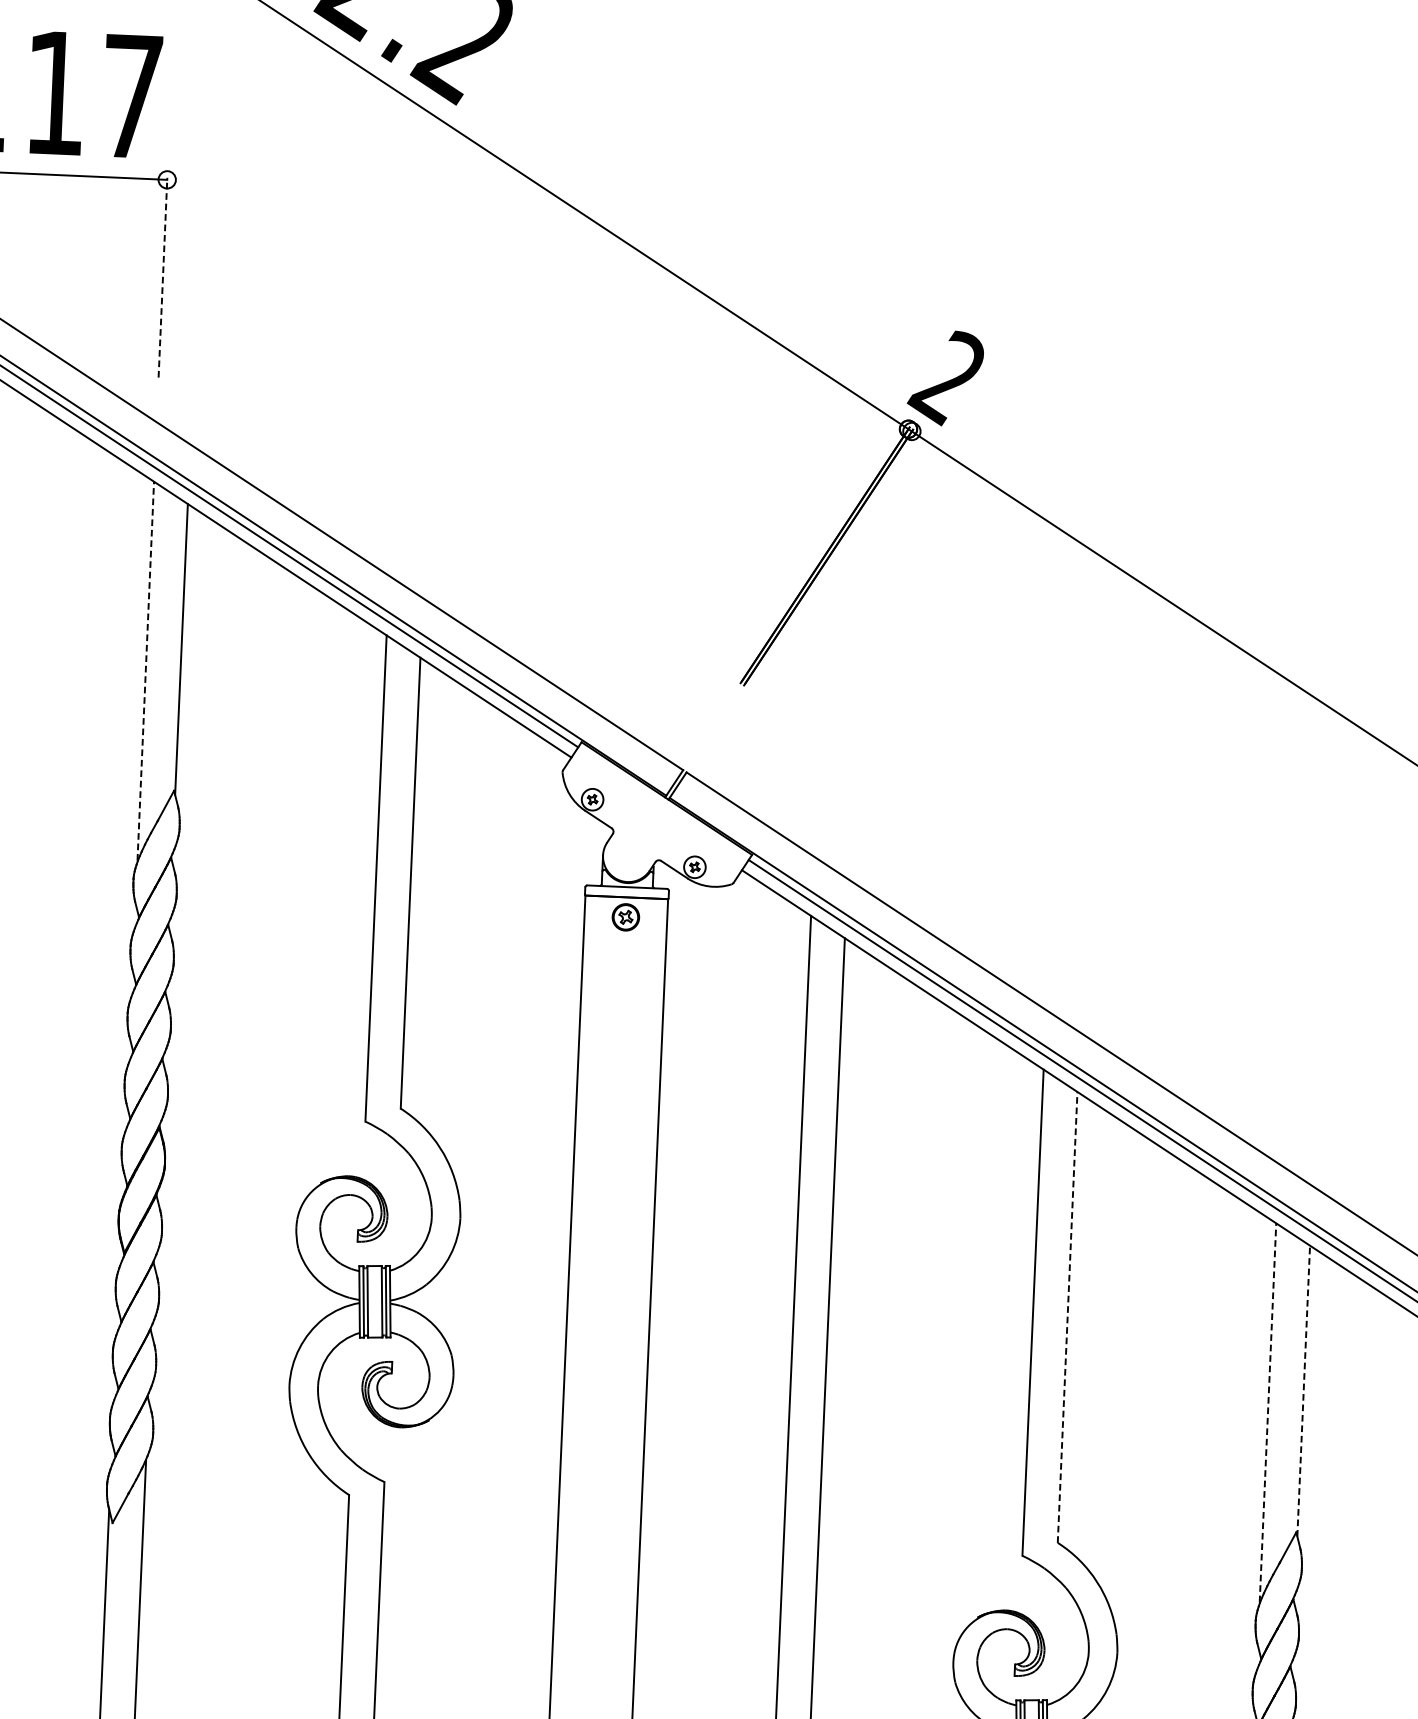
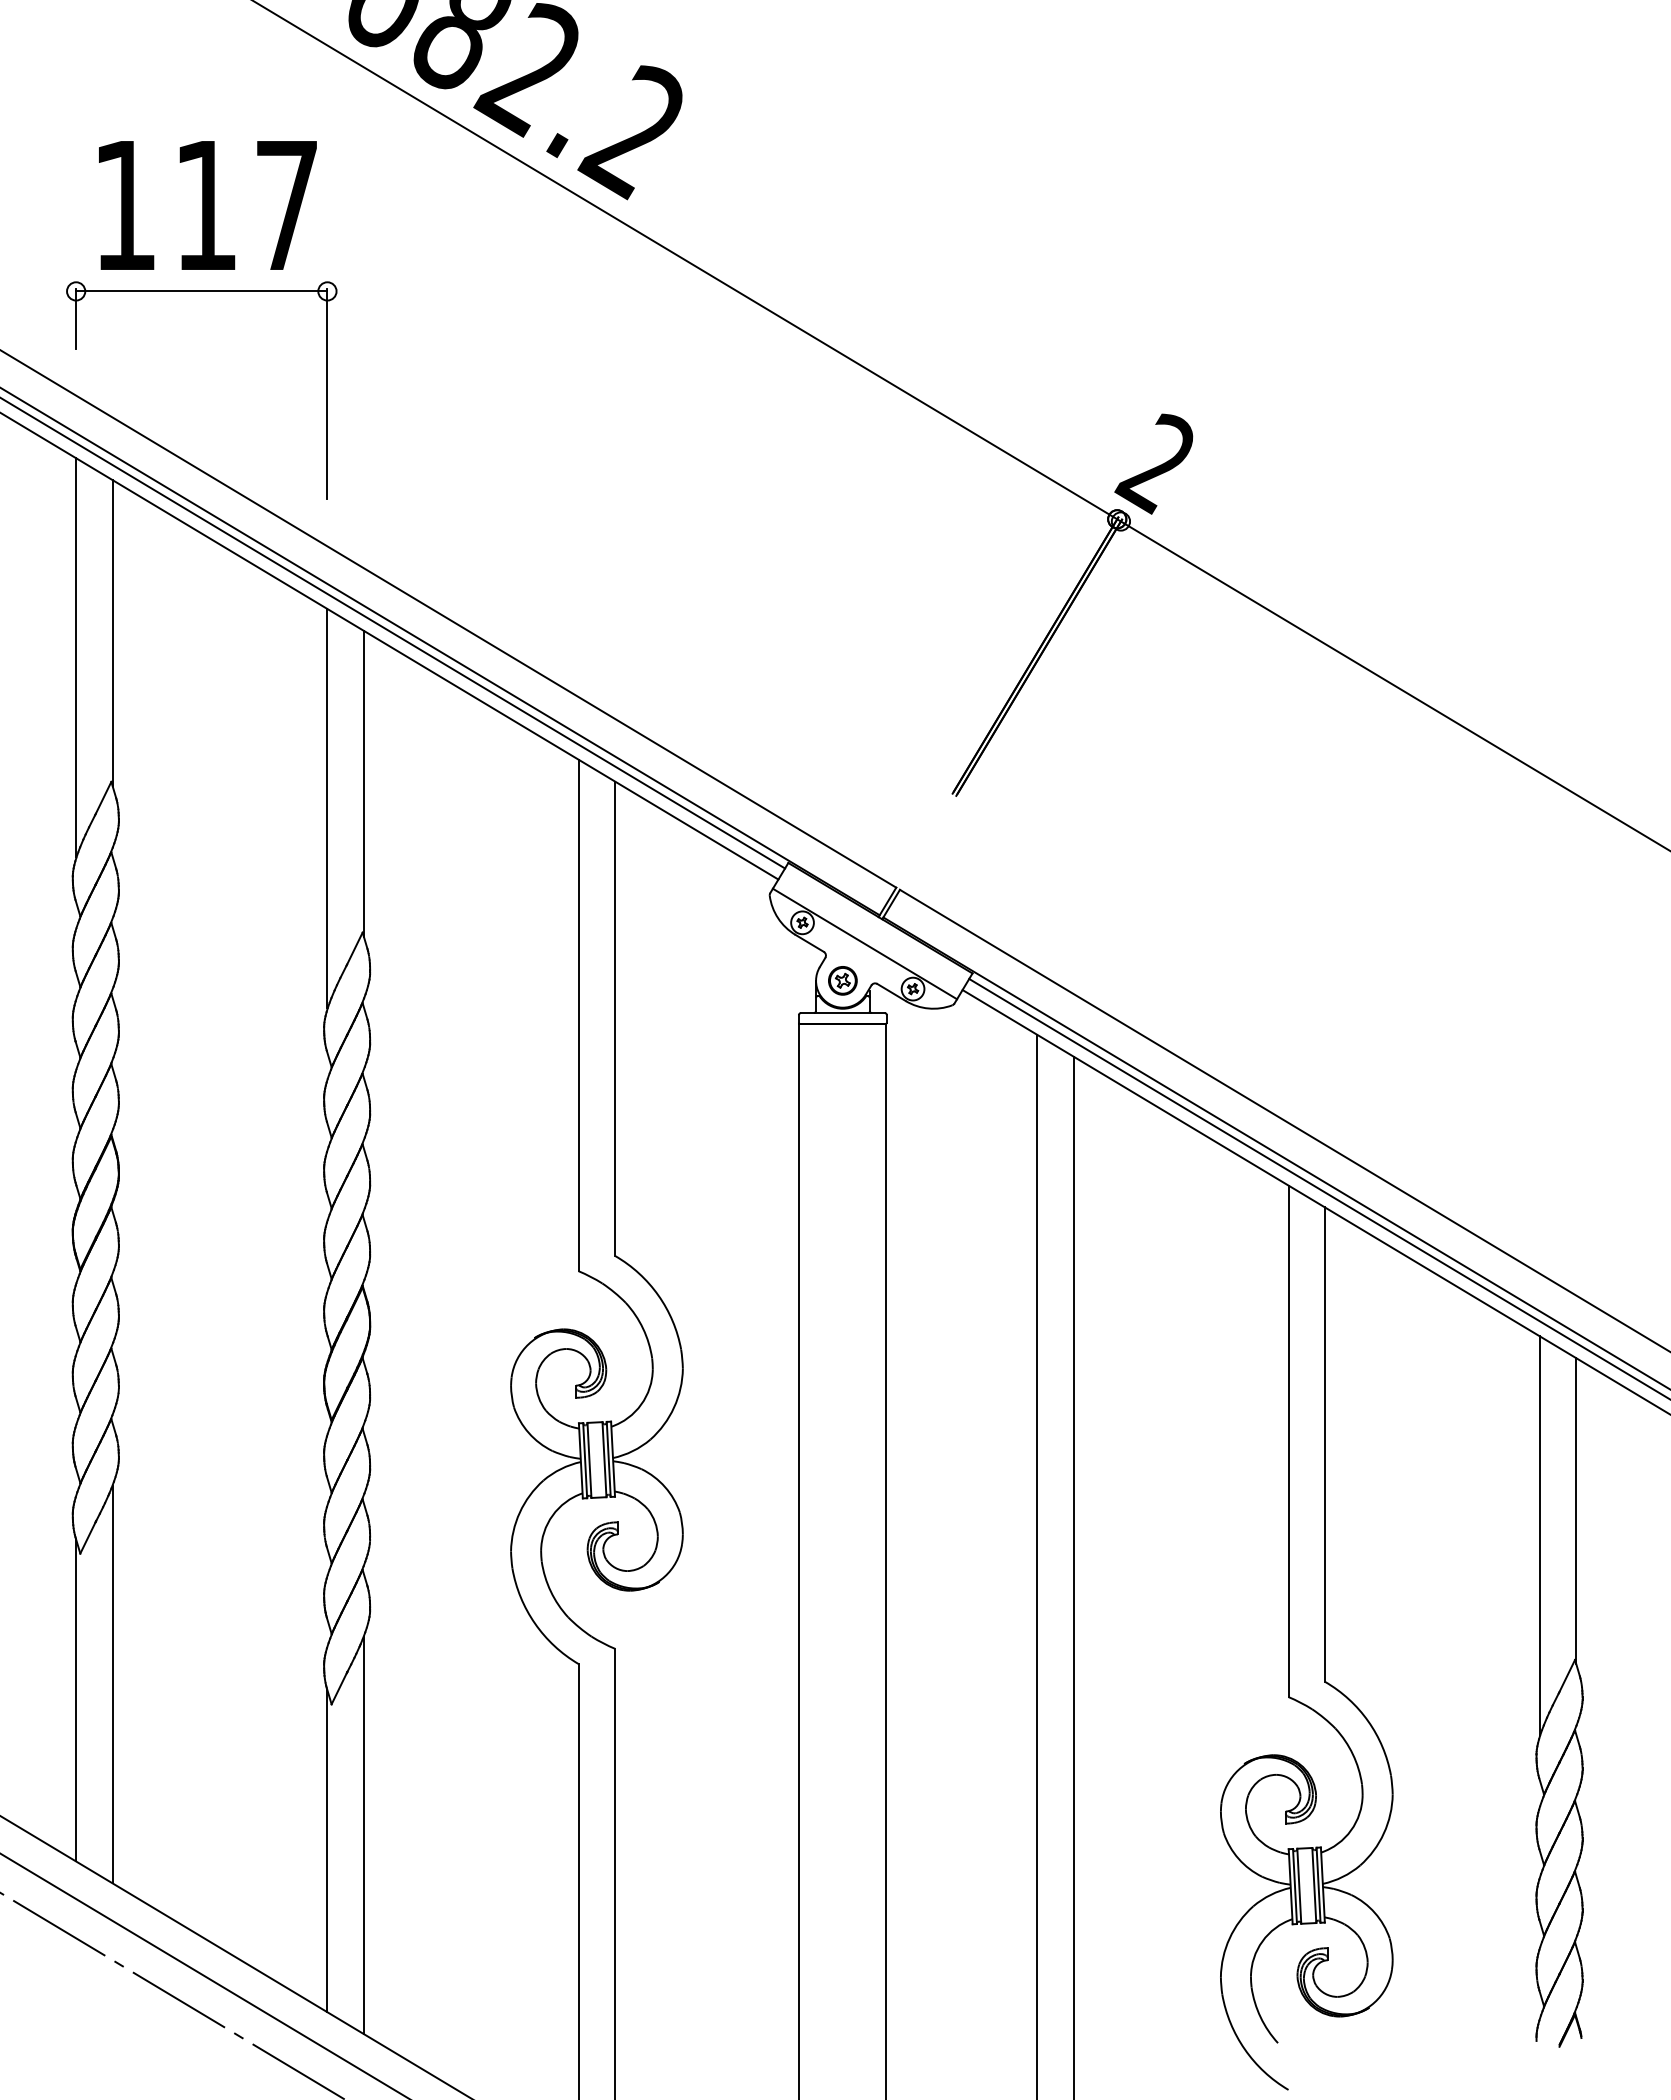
line: (163, 276) -> (327, 393), dashed -> solid
line: (145, 670) -> (327, 807), dashed -> solid
line: (650, 821) -> (864, 943), added
part: (625, 917) -> (842, 980), moved
line: (1068, 1317) -> (1325, 1444), dashed -> solid
line: (1303, 1390) -> (1576, 1510), dashed -> solid
line: (1267, 1412) -> (1539, 1535), dashed -> solid

